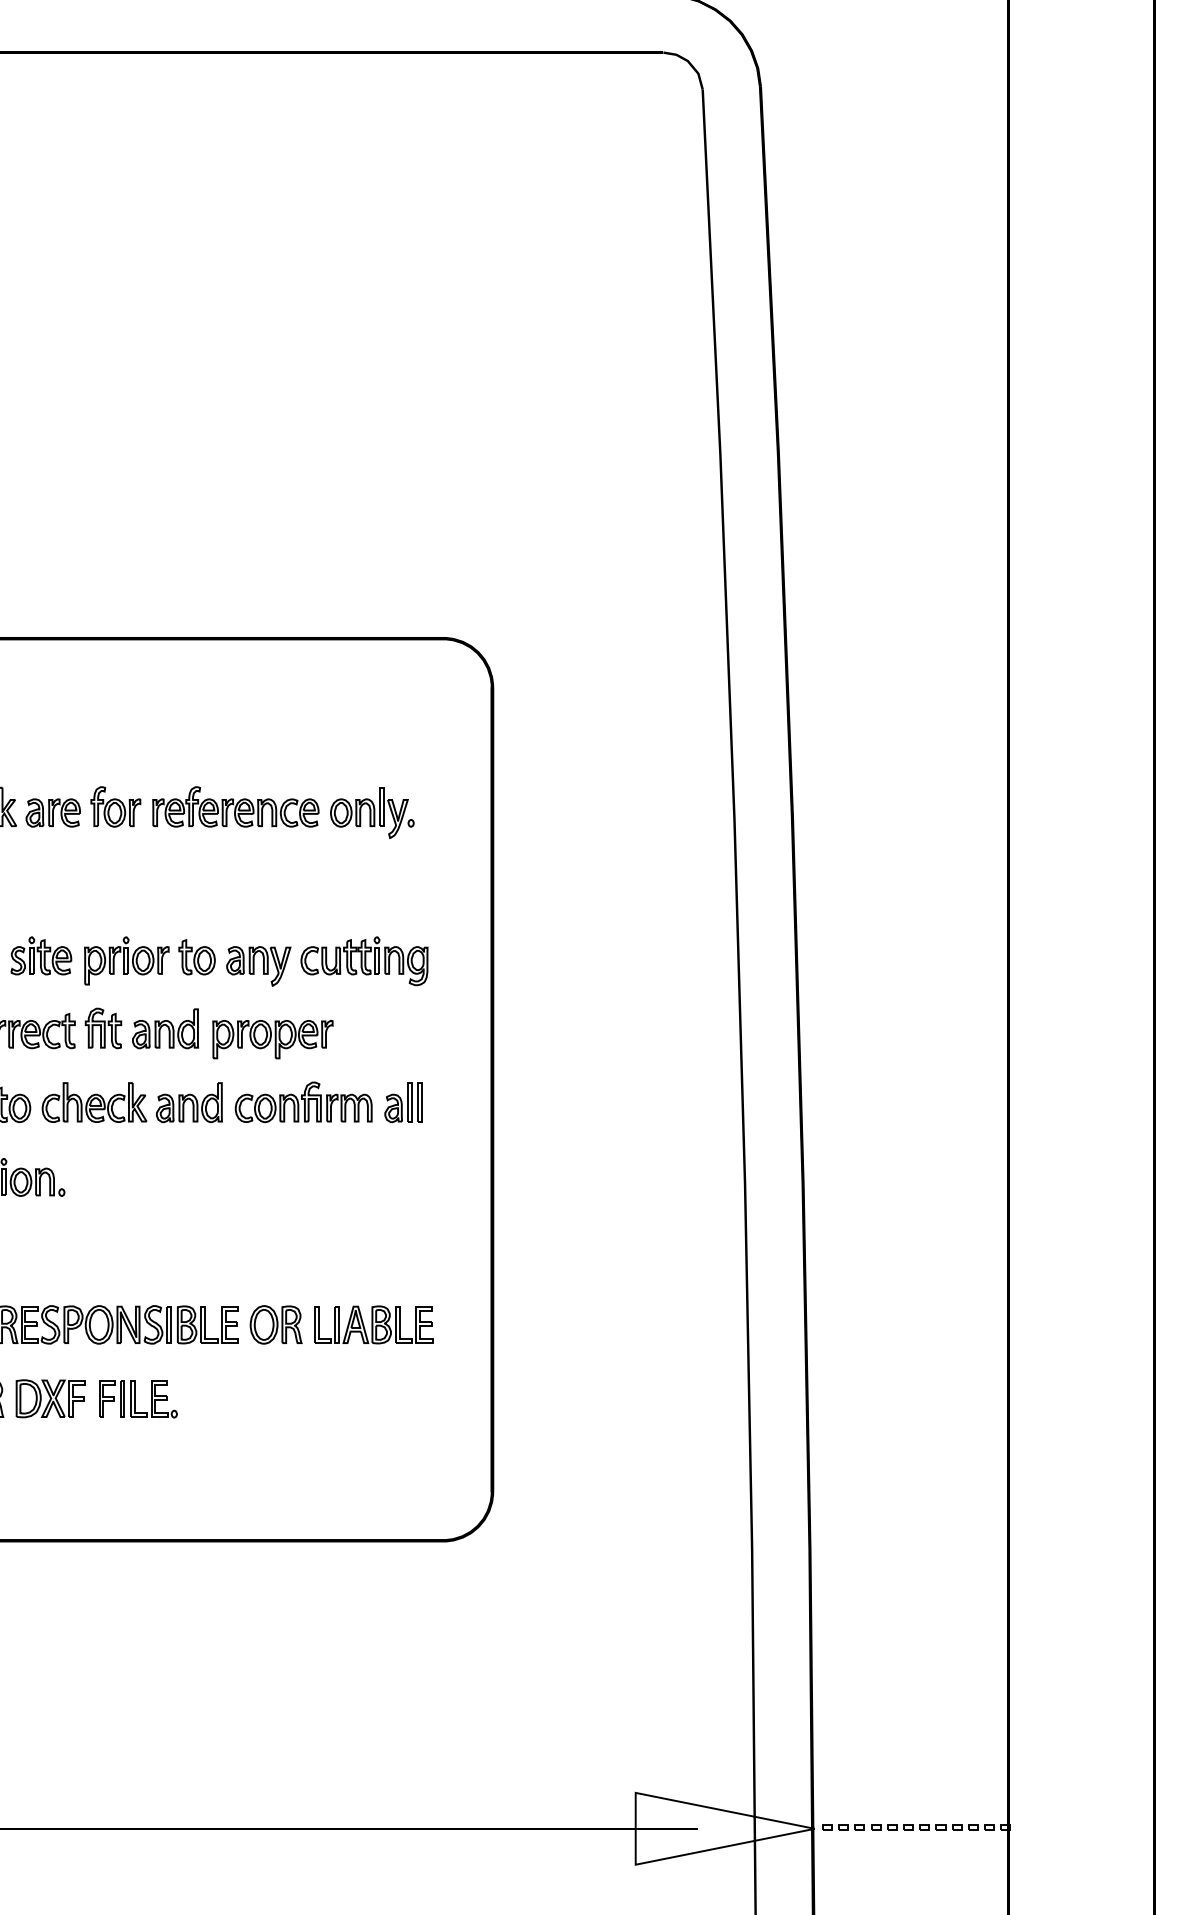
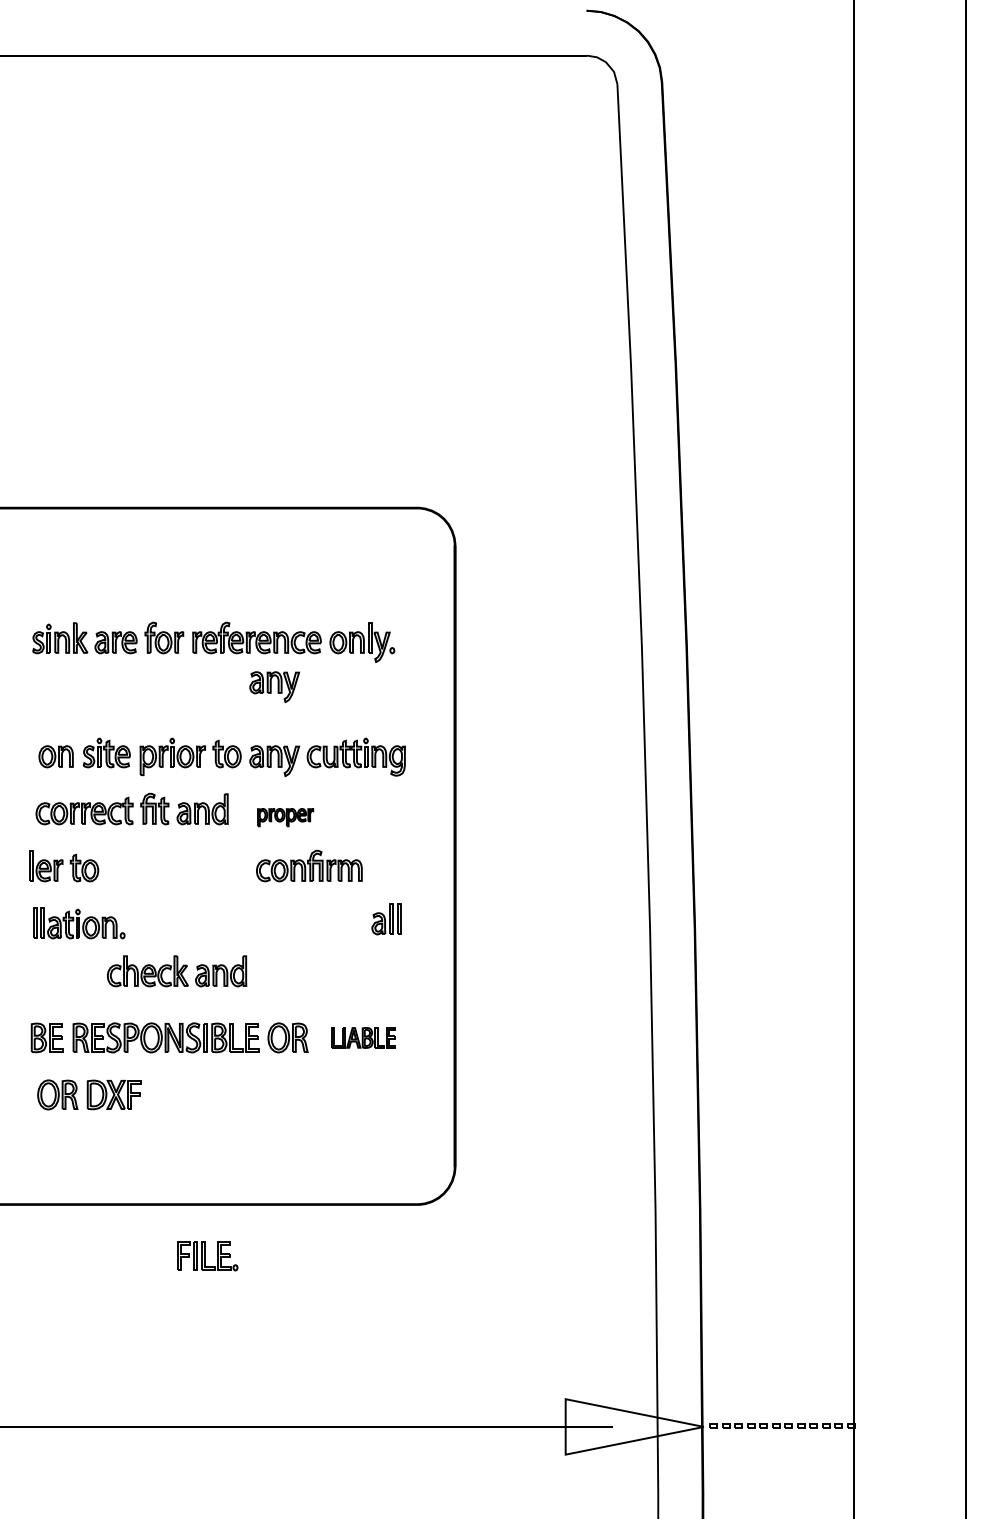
part: (258, 869) -> (274, 686), added
part: (272, 1039) -> (285, 817), size x0.6
part: (132, 1102) -> (177, 971), moved
part: (403, 1102) -> (386, 919), moved
part: (373, 1324) -> (363, 1037), size x0.7
part: (138, 1399) -> (207, 1256), moved

